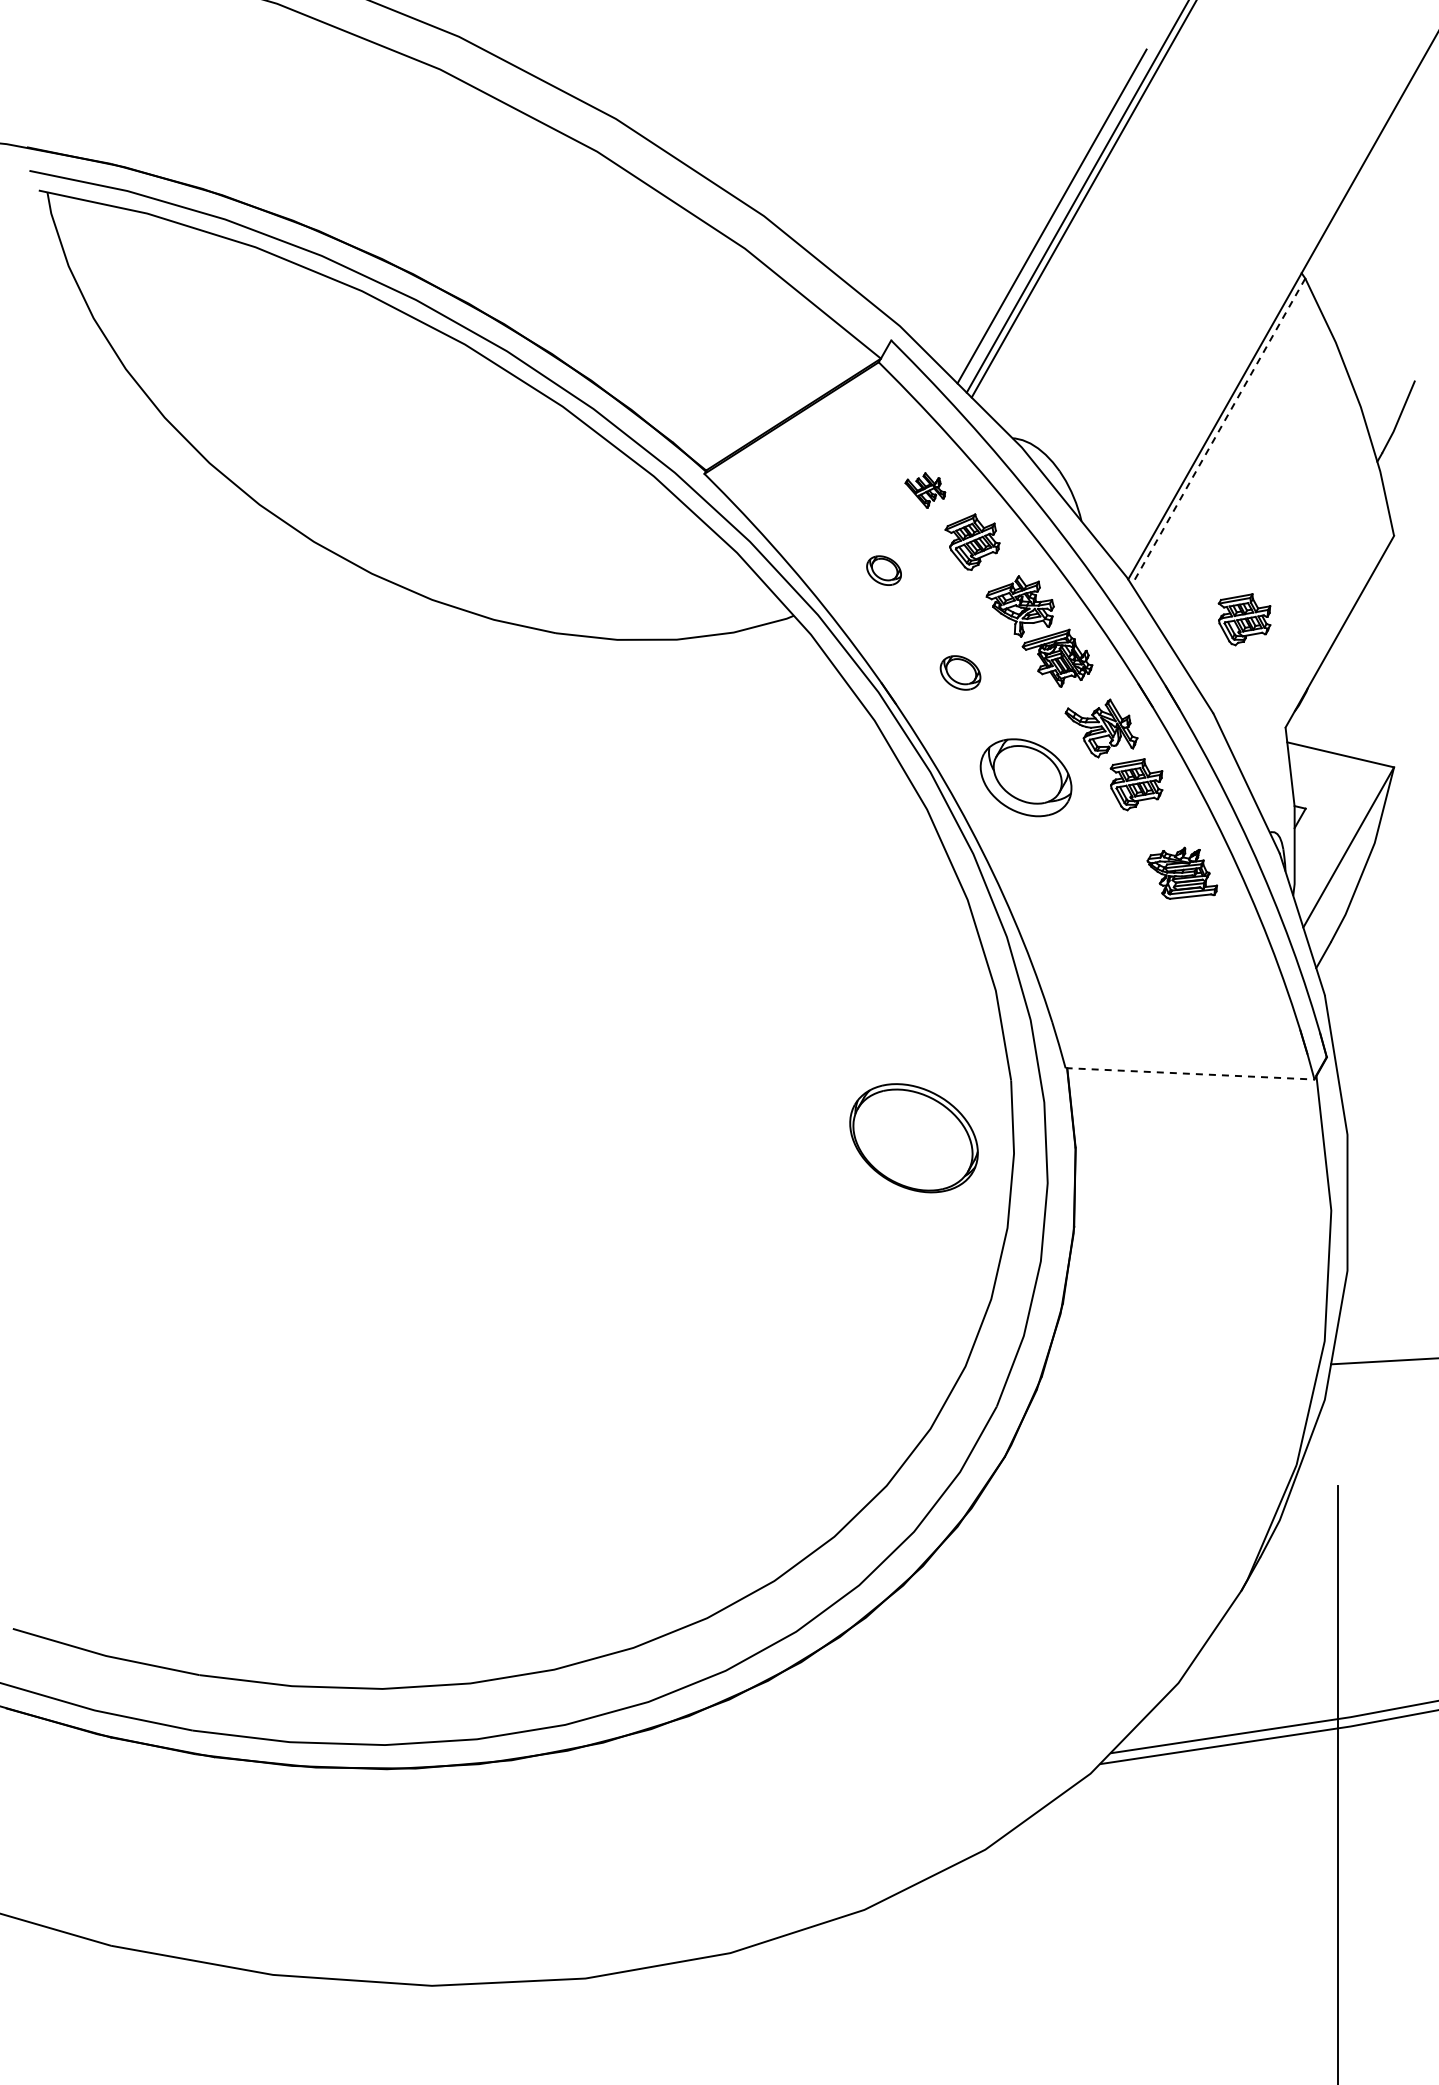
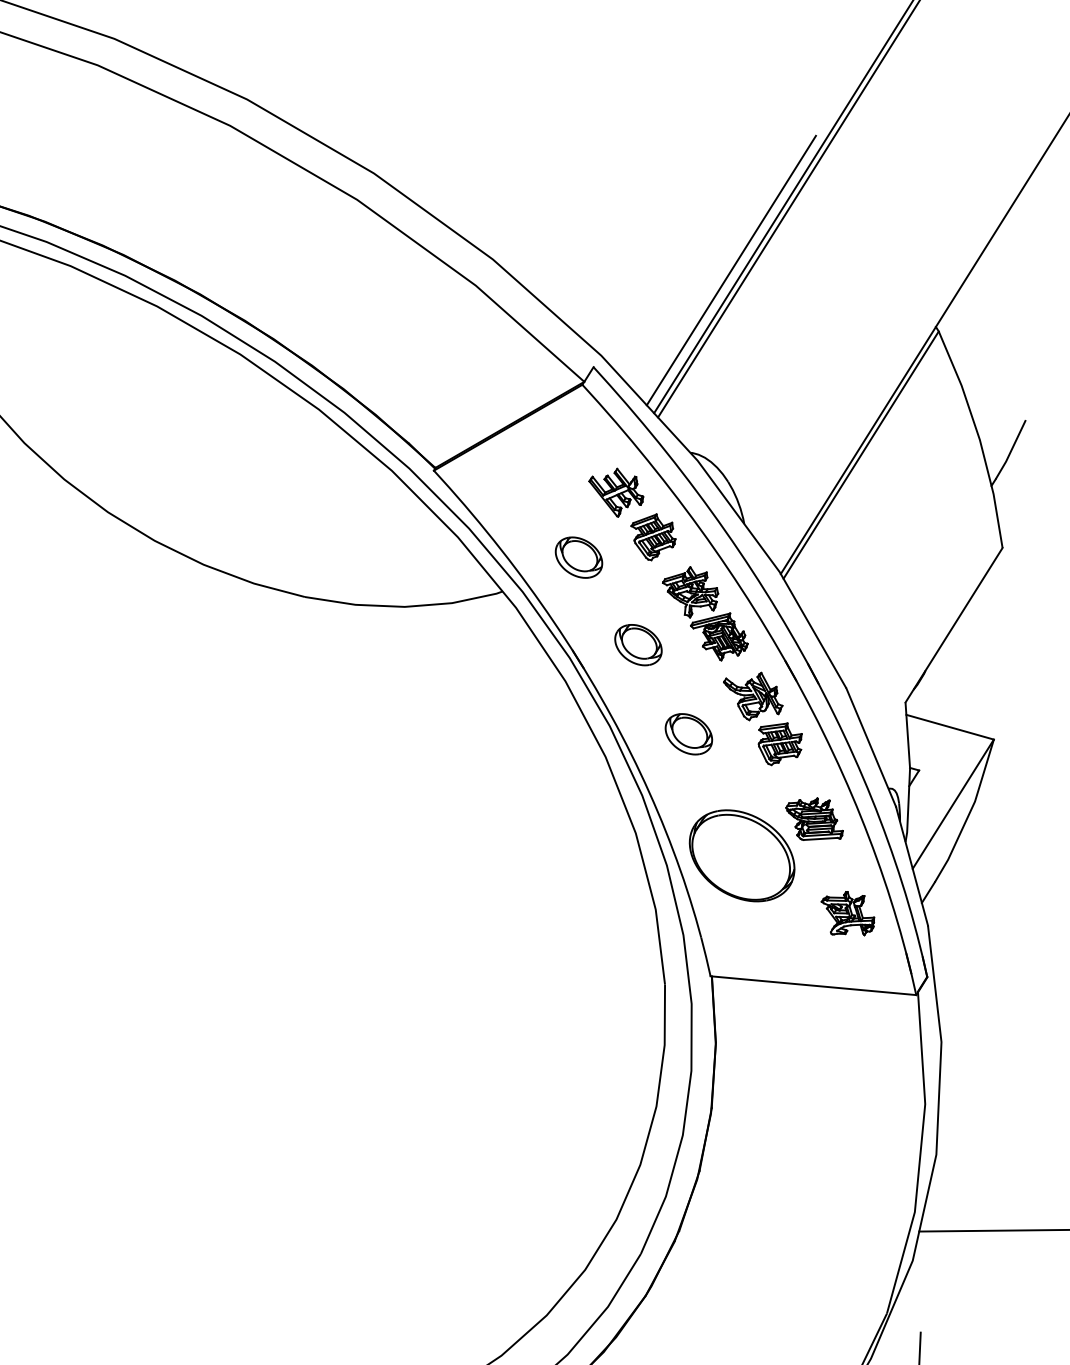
line: (1218, 432) -> (861, 455), dashed -> solid
part: (925, 490) -> (616, 492), size x1.67
part: (883, 570) -> (578, 557), size x1.67
part: (1244, 619) -> (875, 611), removed
part: (960, 672) -> (638, 644), size x1.43
part: (1026, 777) -> (689, 734), size x0.62
part: (1227, 984) -> (847, 913), added
line: (1190, 1073) -> (813, 985), dashed -> solid
part: (913, 1138) -> (741, 856), moved

